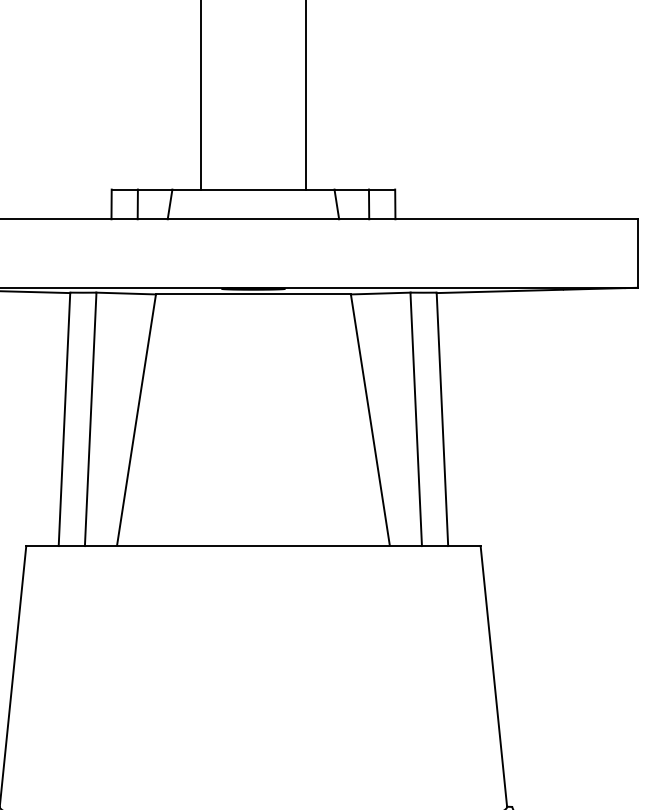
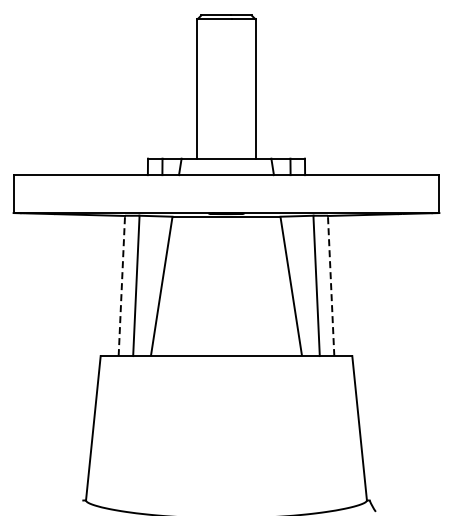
line: (63, 418) -> (121, 285), solid -> dashed
line: (443, 418) -> (331, 285), solid -> dashed

